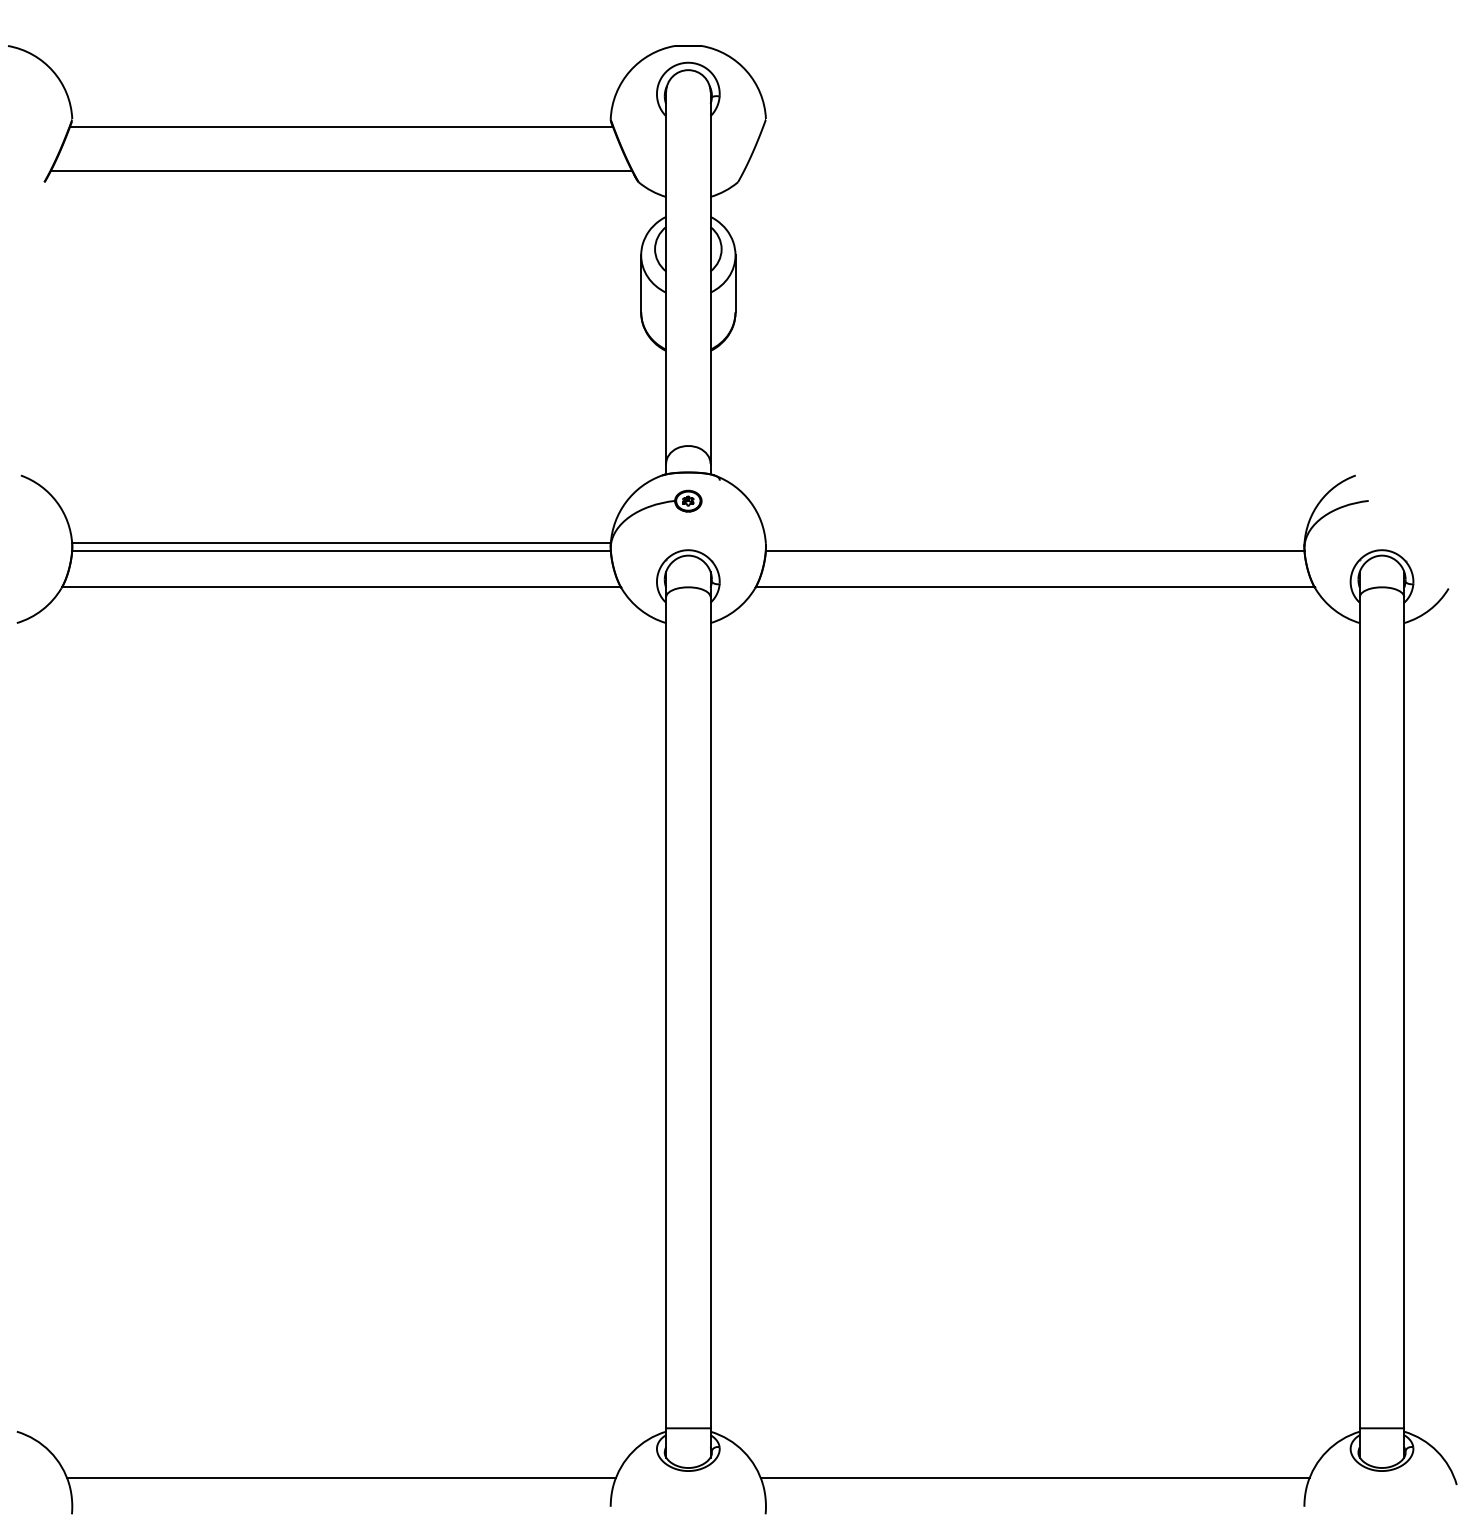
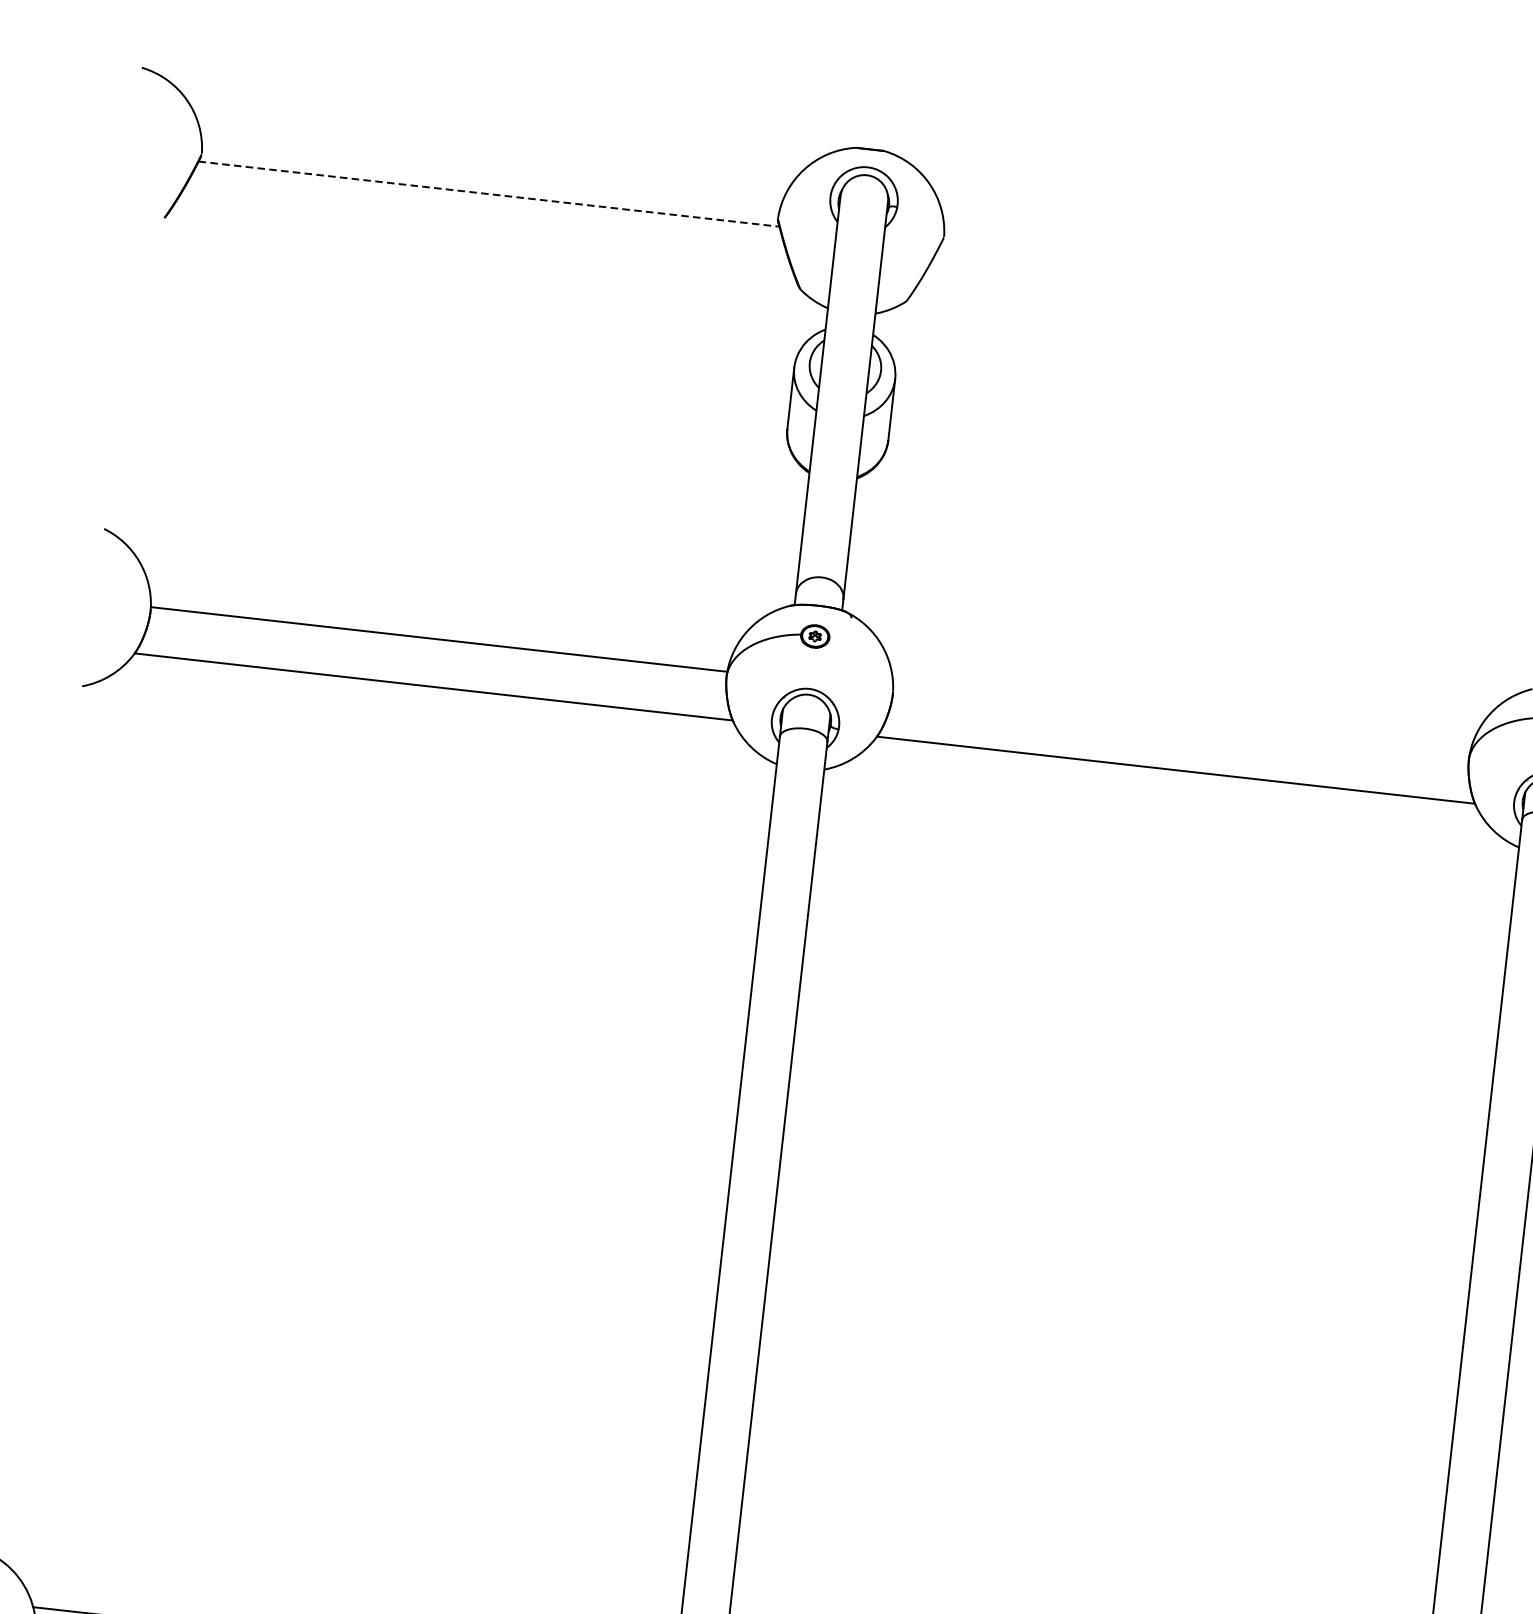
line: (342, 126) -> (490, 194), solid -> dashed
line: (341, 171) -> (483, 242), removed
line: (341, 551) -> (438, 648), removed
line: (1034, 551) -> (1179, 731), removed

